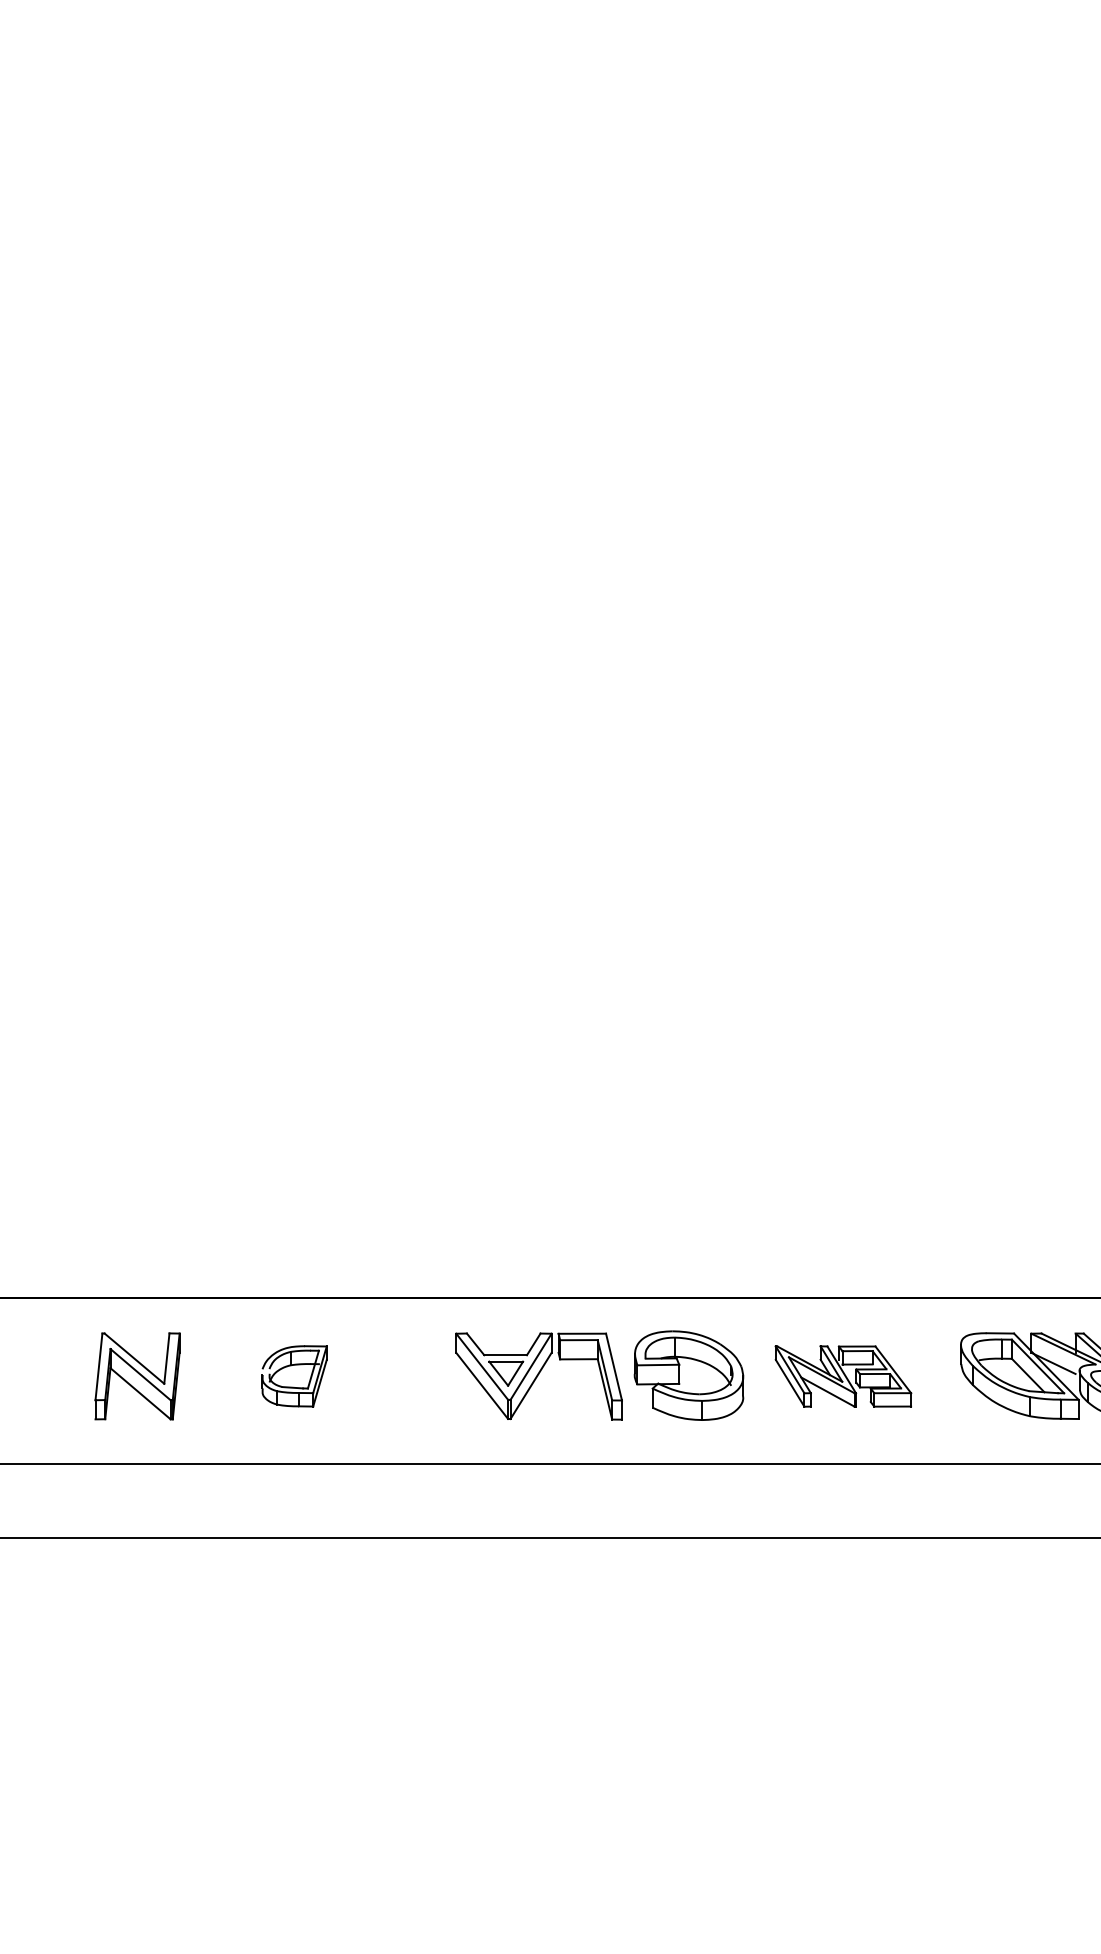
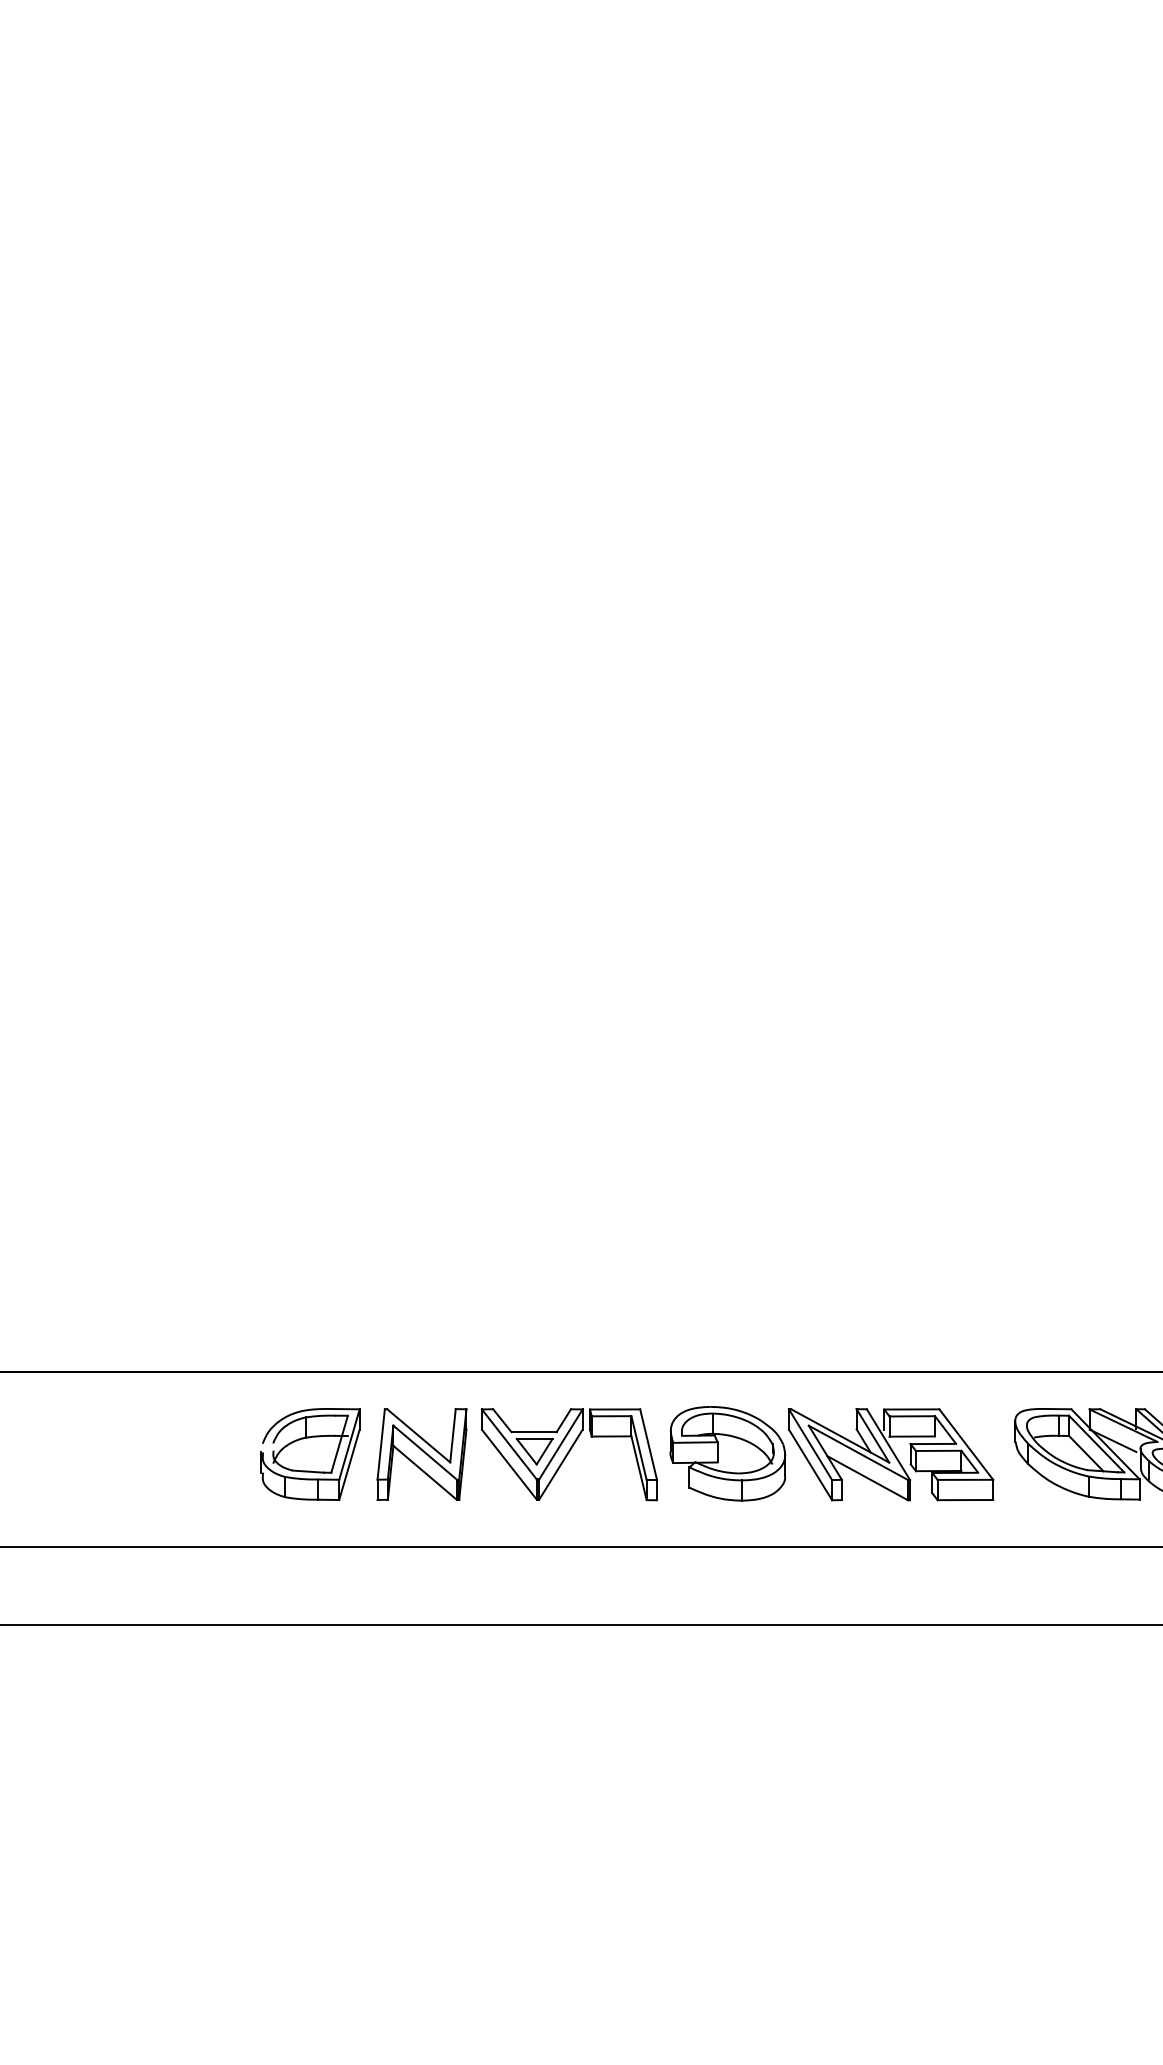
part: (137, 1376) -> (421, 1454), moved
part: (294, 1376) -> (310, 1454), size x1.43
part: (843, 1376) -> (891, 1454), size x1.43

